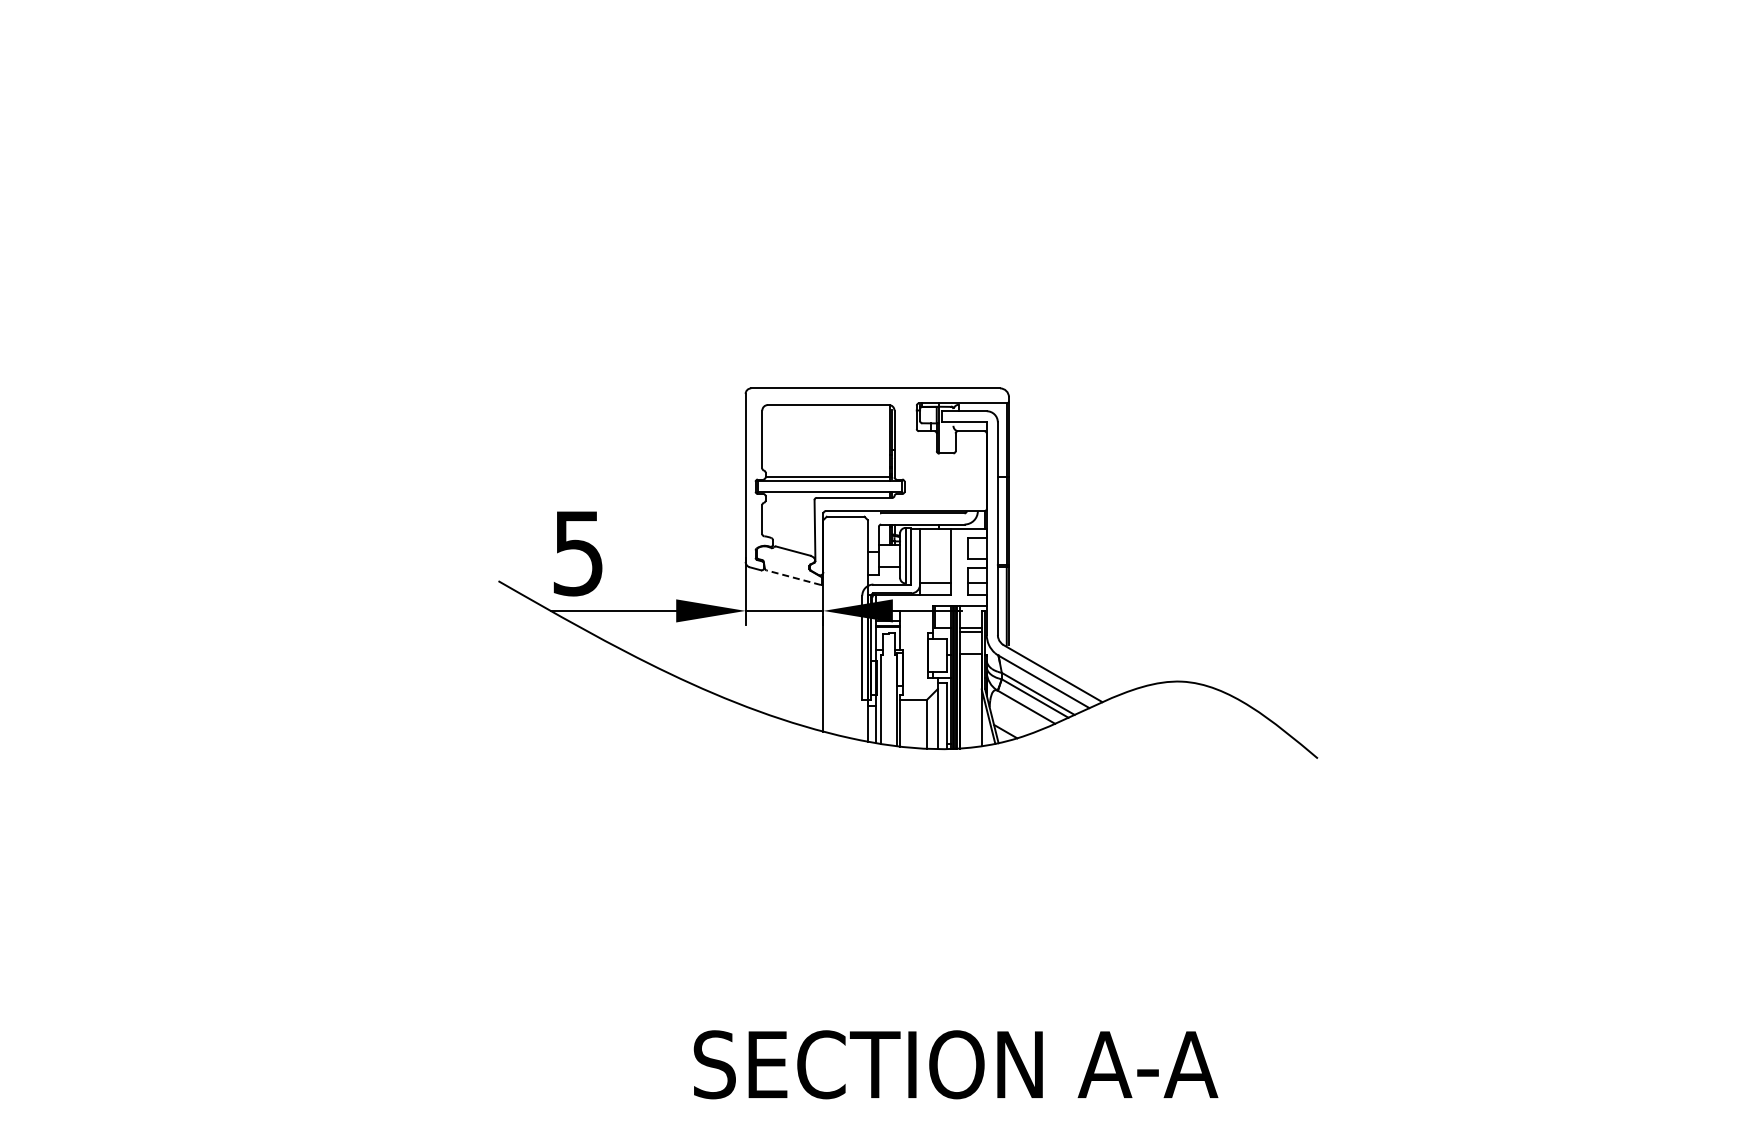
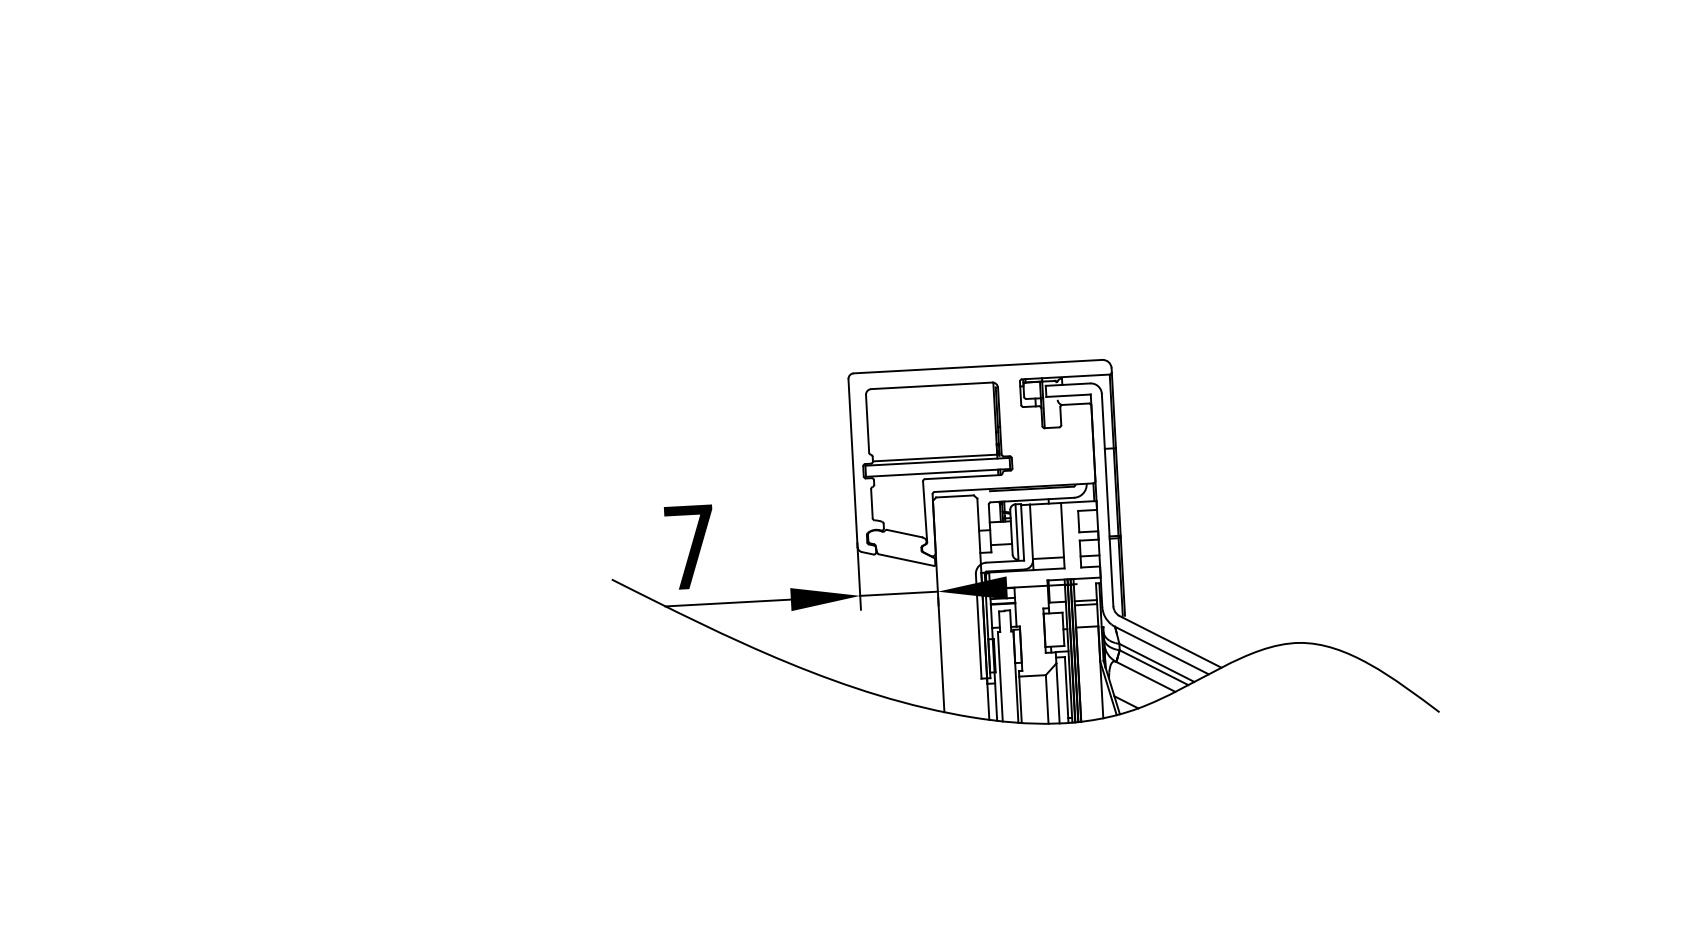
text: (577, 553) -> (689, 547), 5 -> 7
line: (793, 577) -> (906, 559), dashed -> solid

